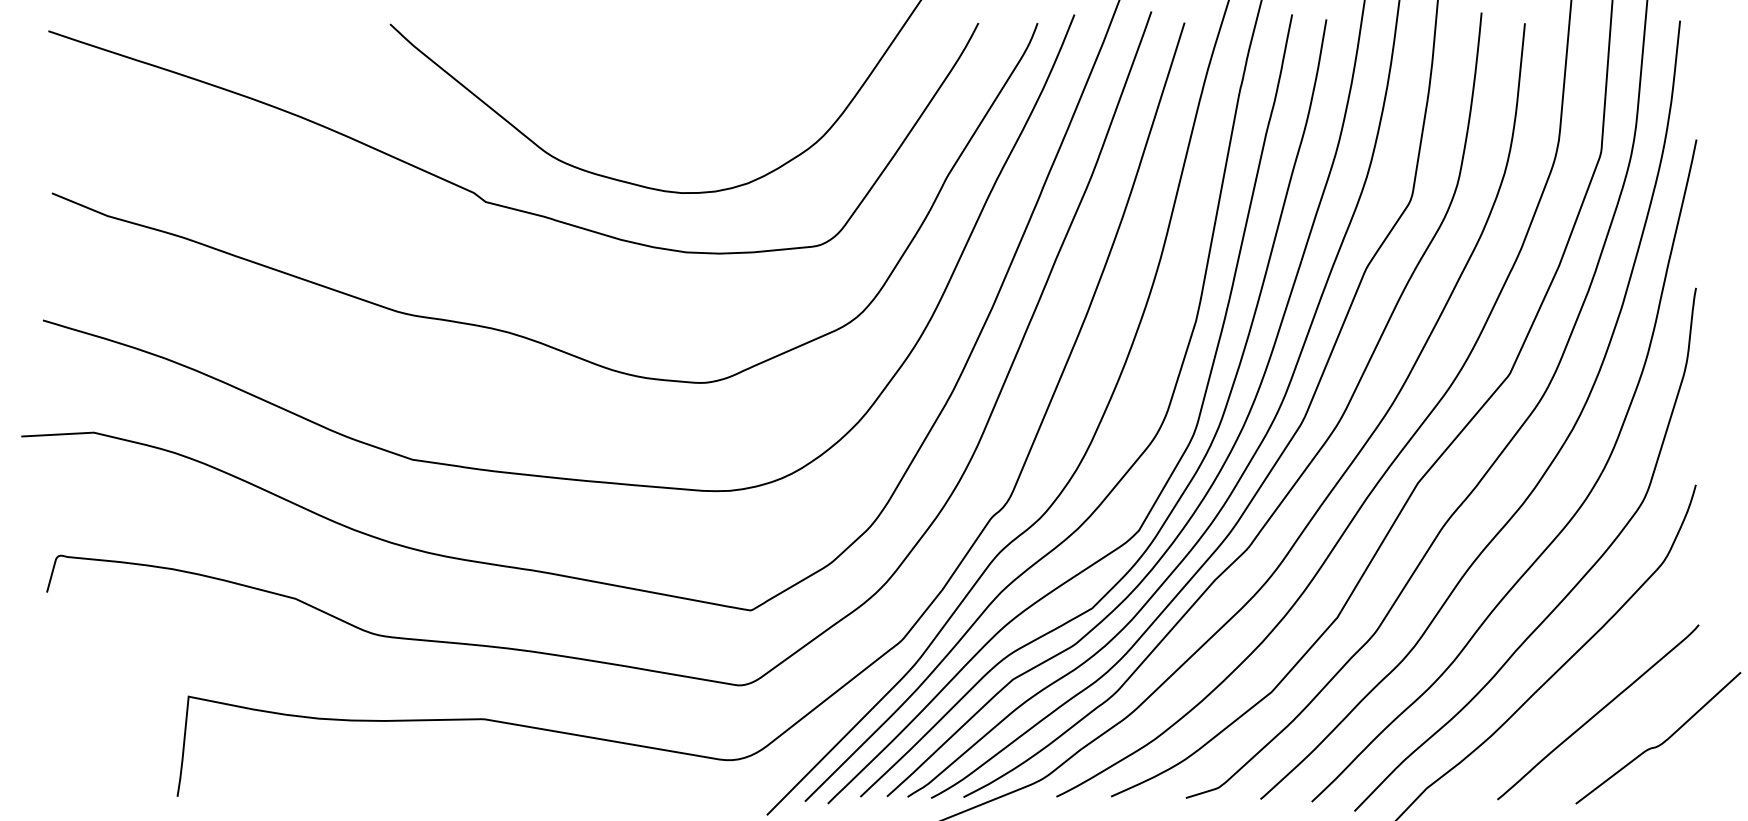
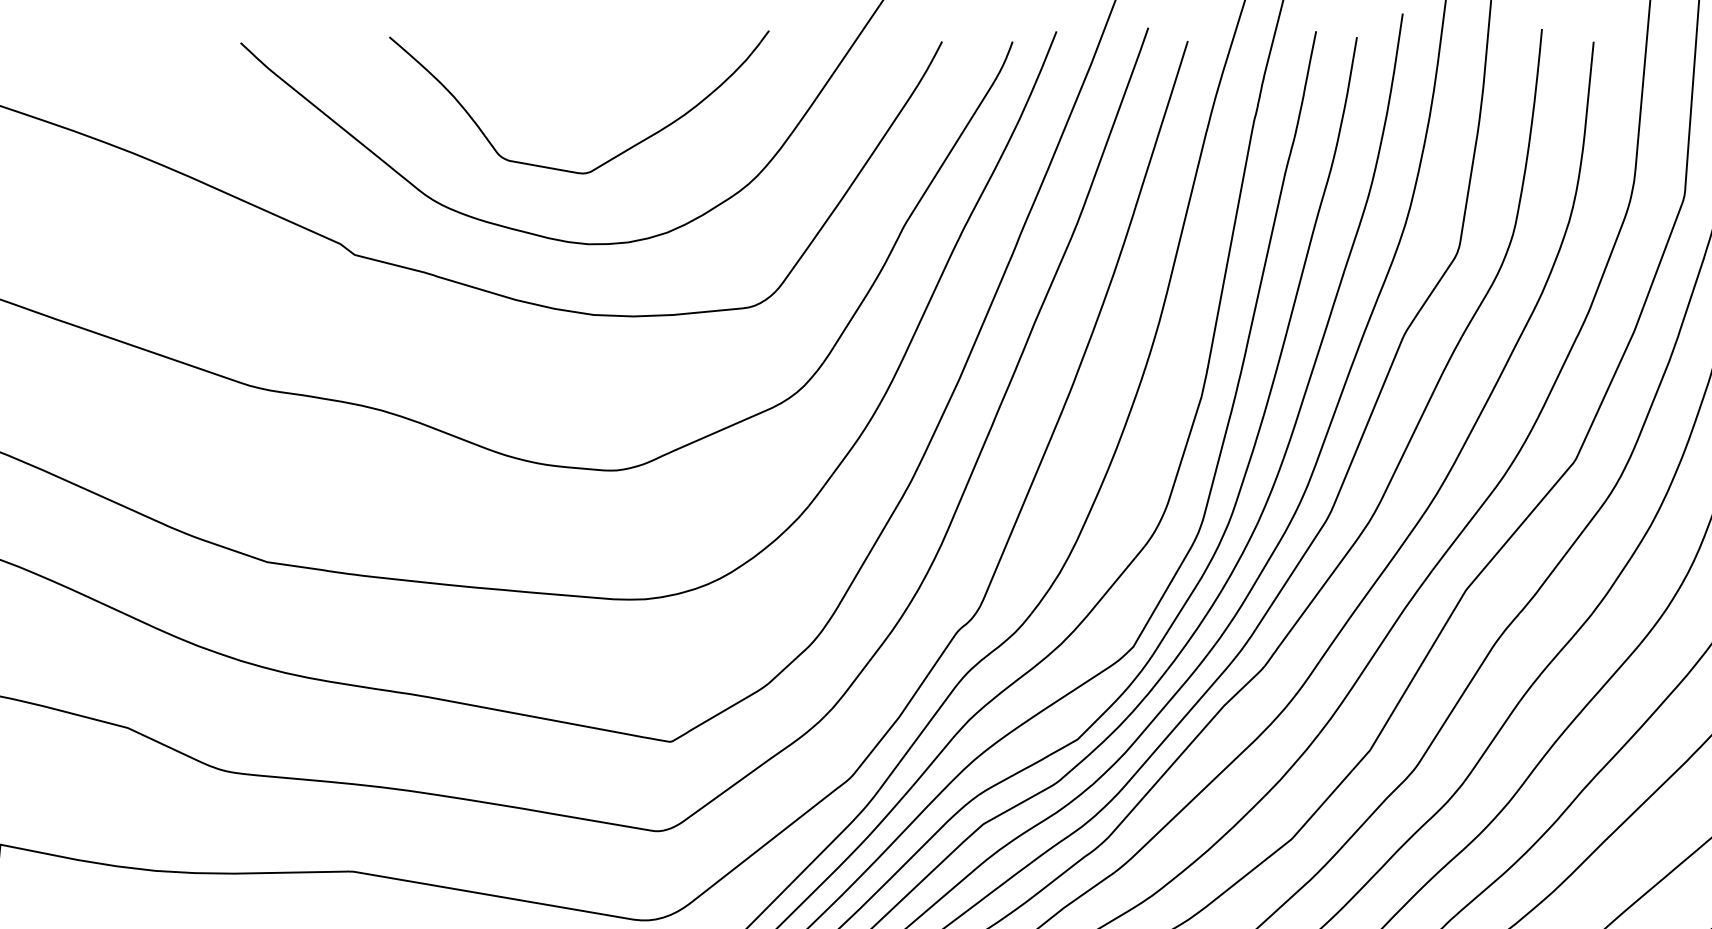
curve: (701, 120) -> (611, 157), added

